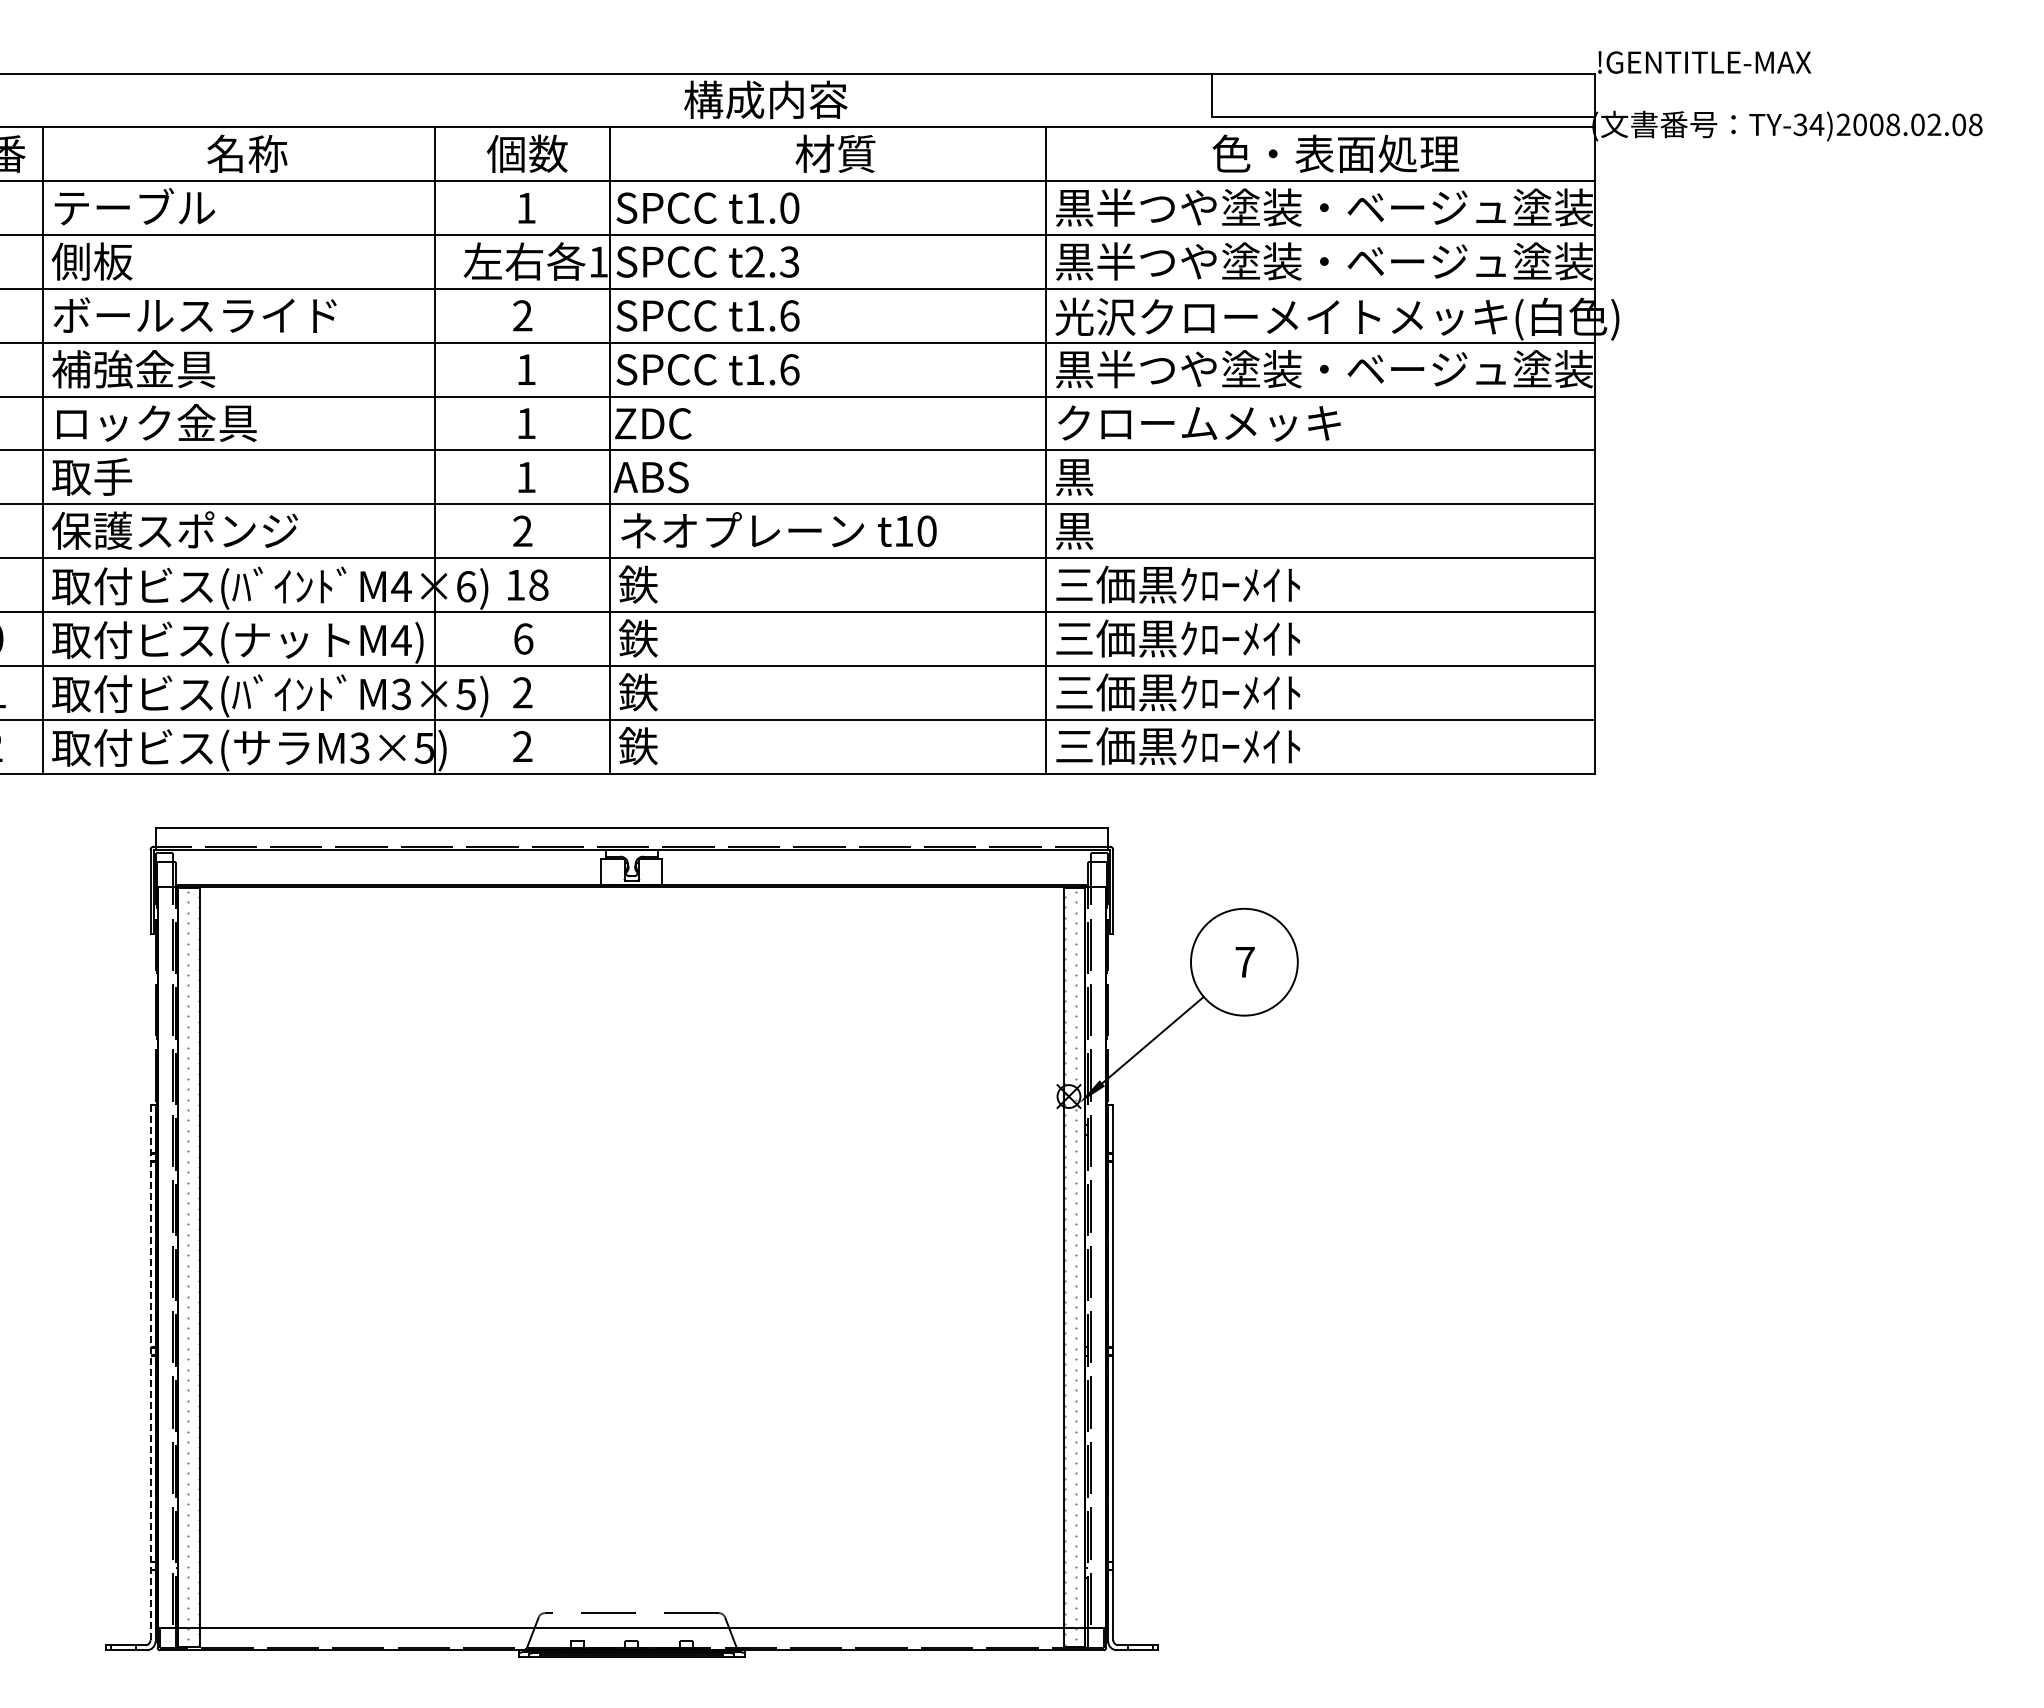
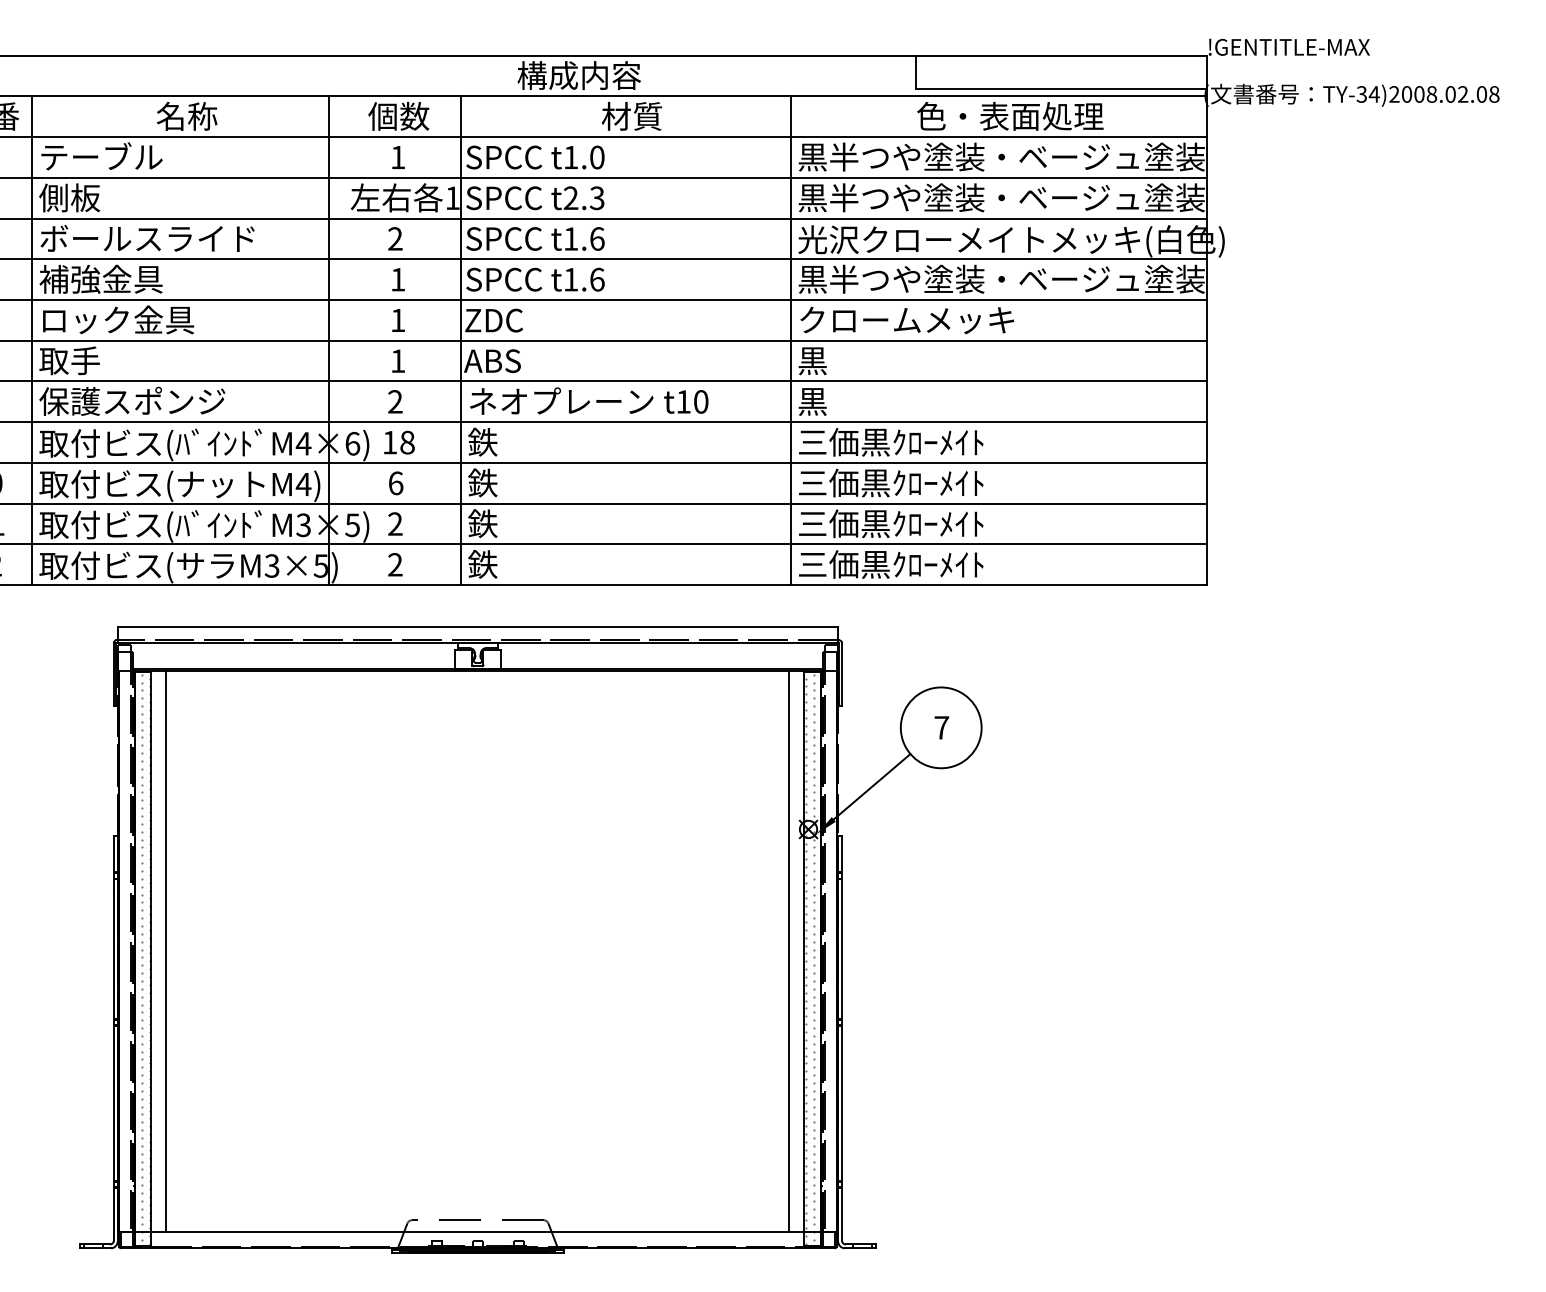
line: (220, 1257) -> (166, 951), added
line: (1043, 1257) -> (789, 951), added
line: (150, 1372) -> (113, 1038), dashed -> solid

